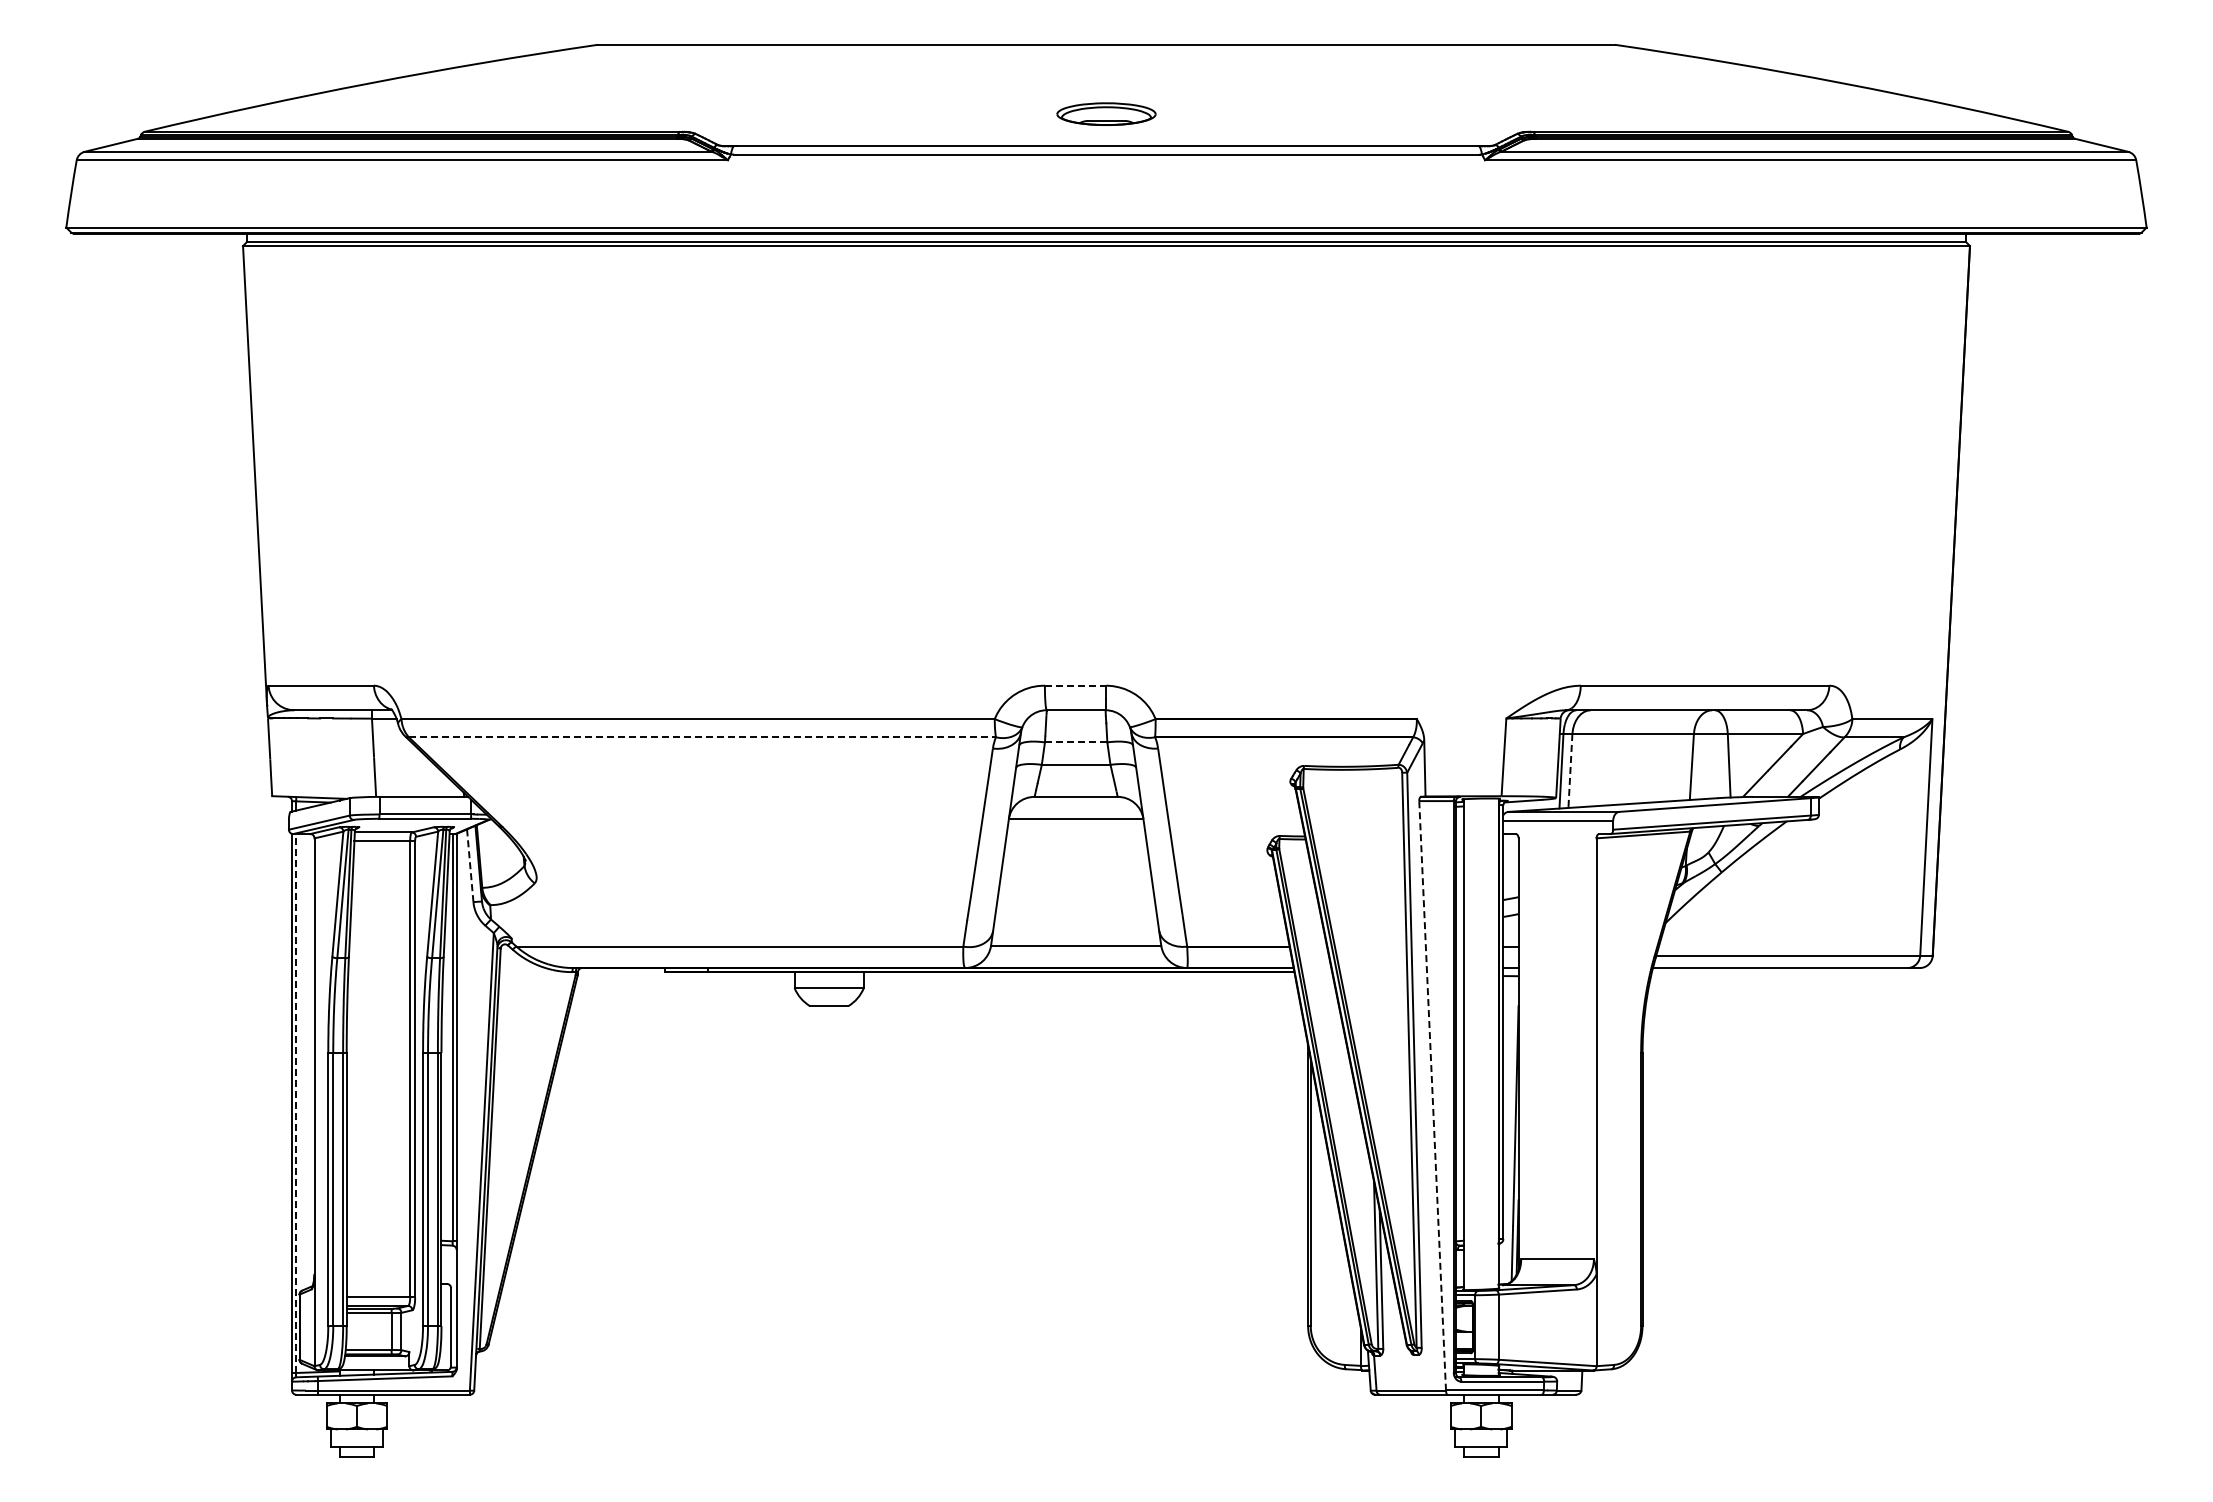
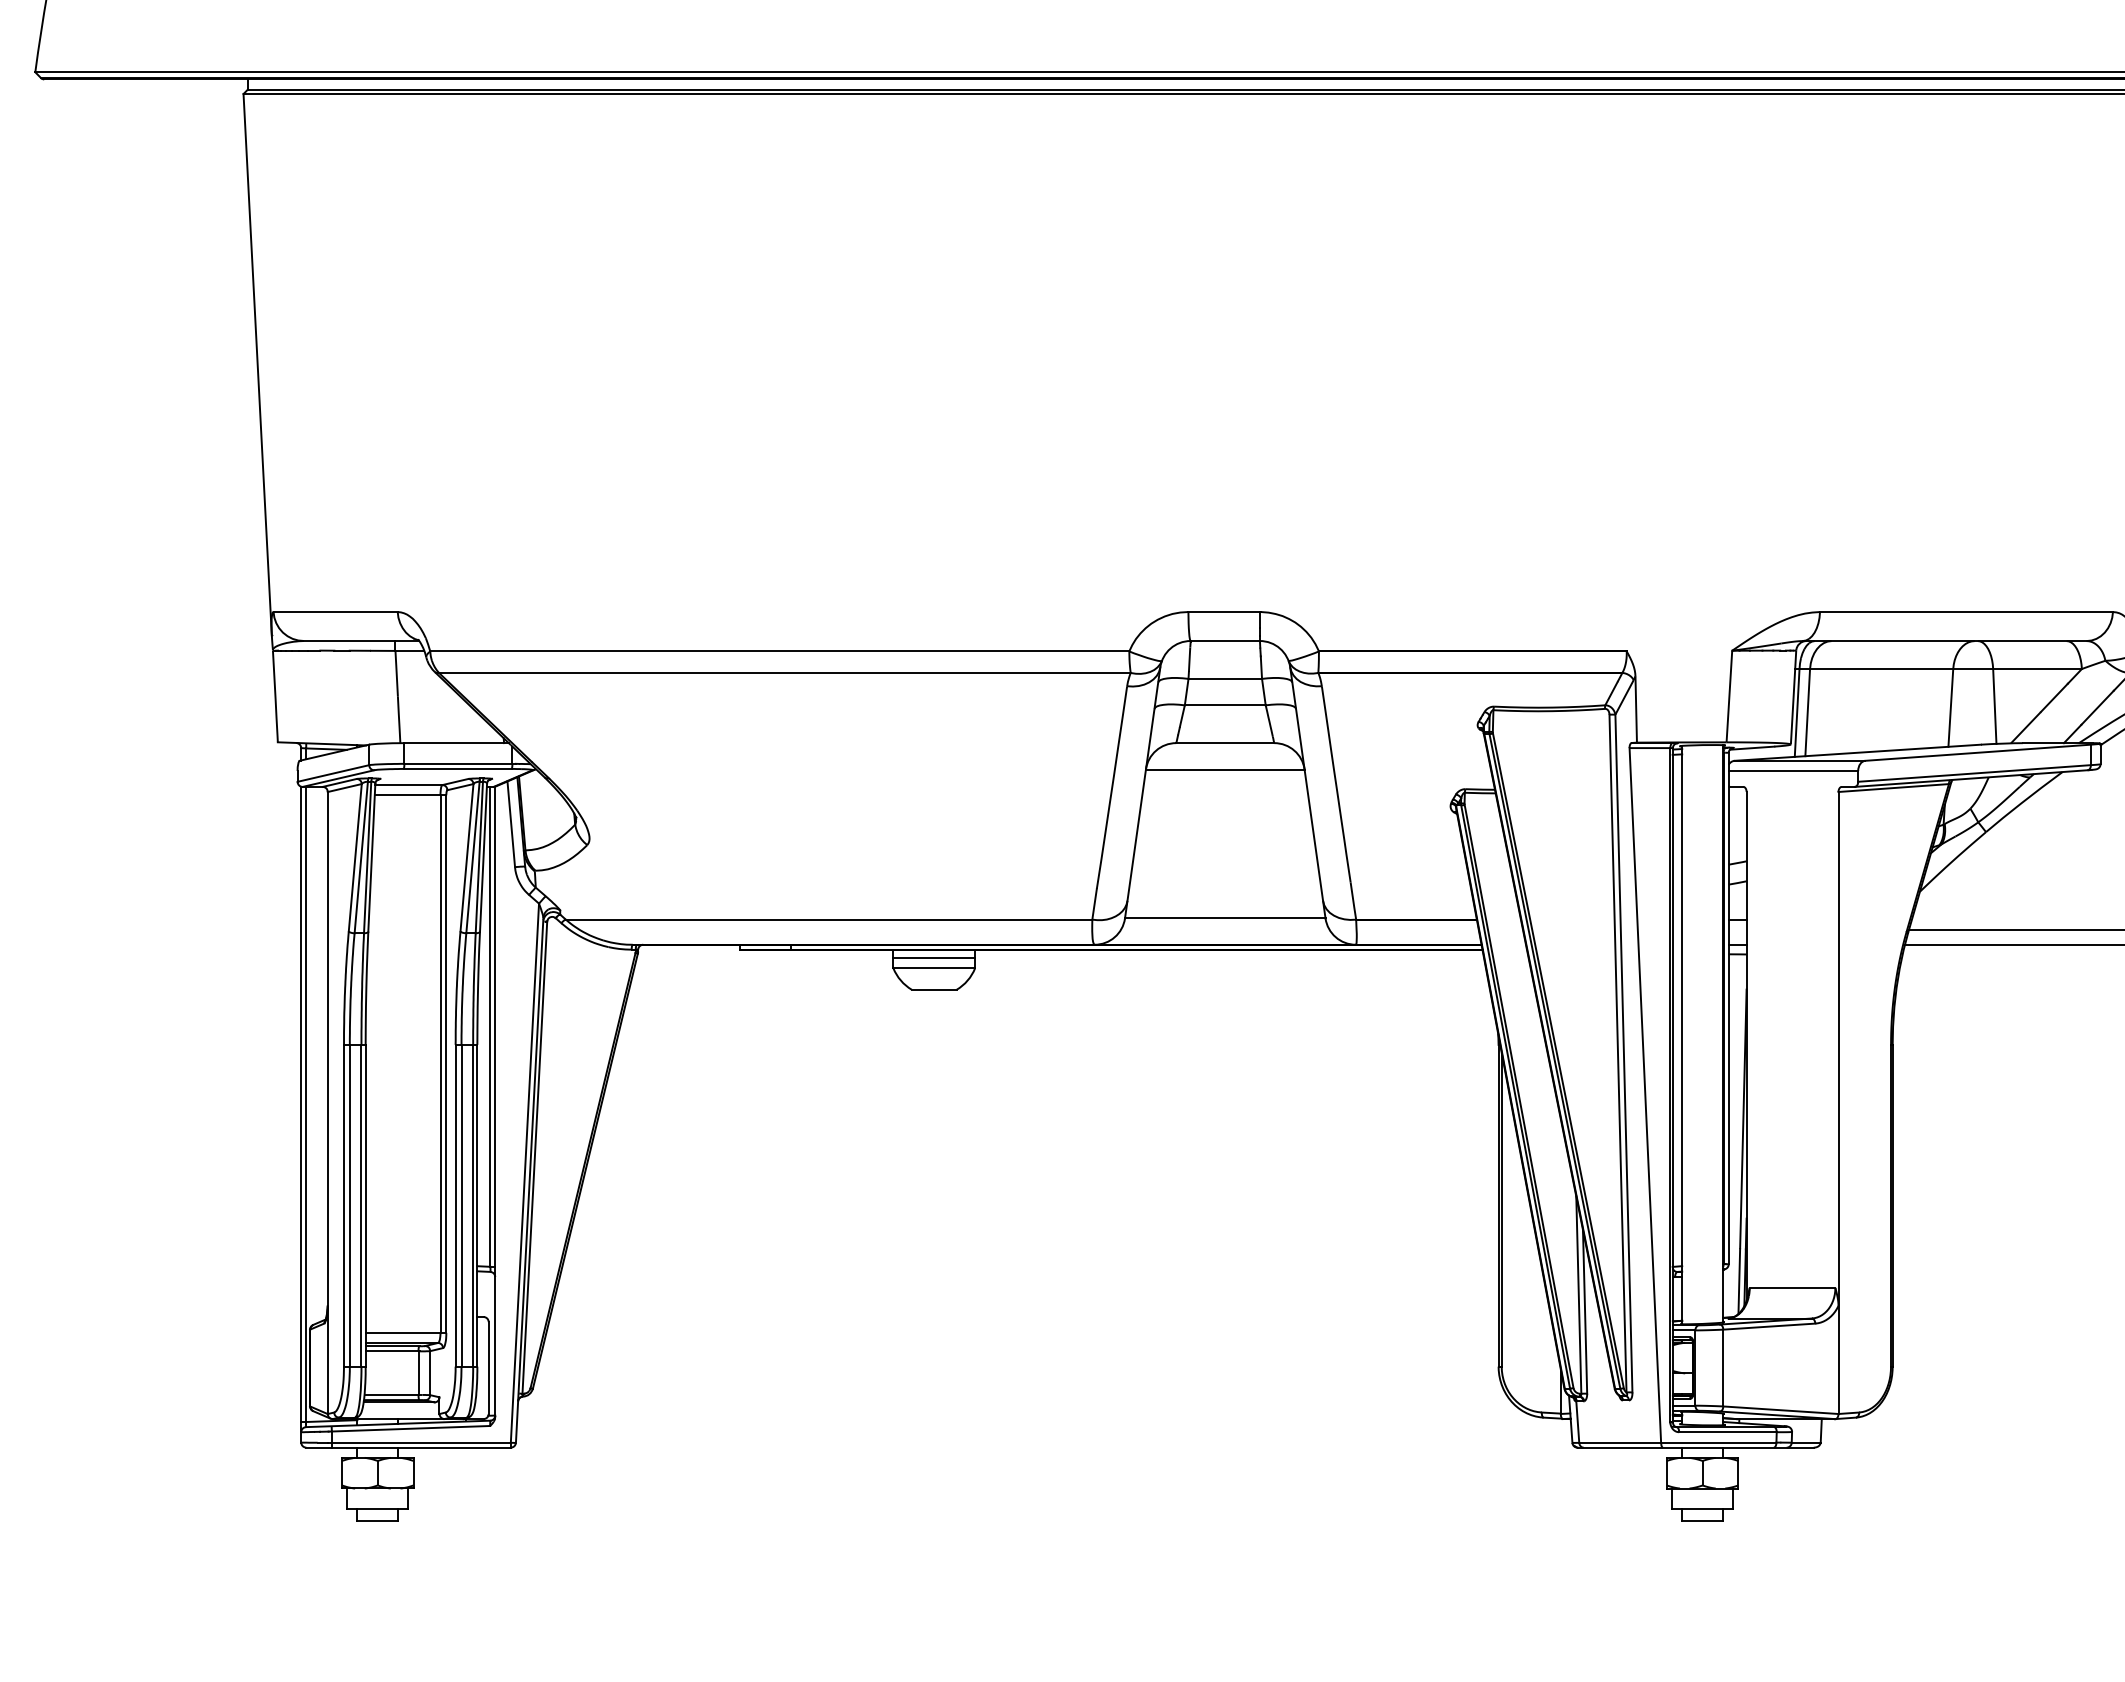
line: (1075, 685) -> (1224, 611), dashed -> solid
line: (702, 737) -> (784, 673), dashed -> solid
line: (1075, 742) -> (1224, 679), dashed -> solid
line: (1570, 771) -> (1807, 713), dashed -> solid
line: (470, 865) -> (511, 823), dashed -> solid
line: (828, 979) -> (933, 958), added
line: (1432, 1095) -> (1645, 1095), dashed -> solid
line: (296, 1103) -> (306, 1104), dashed -> solid

